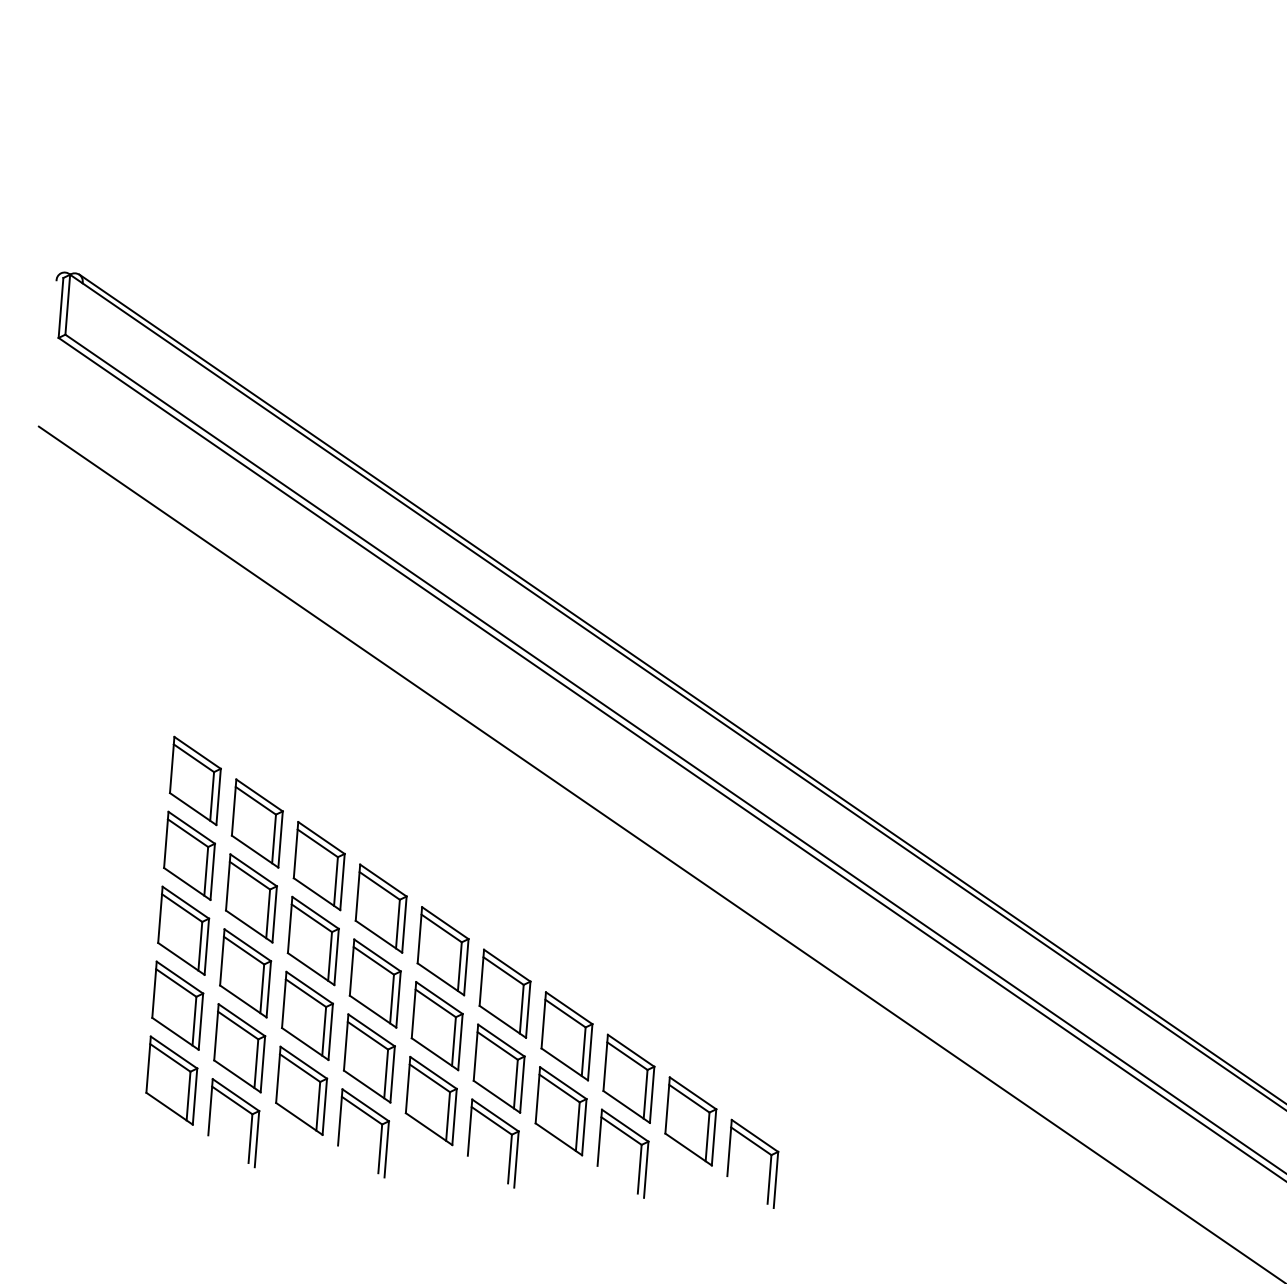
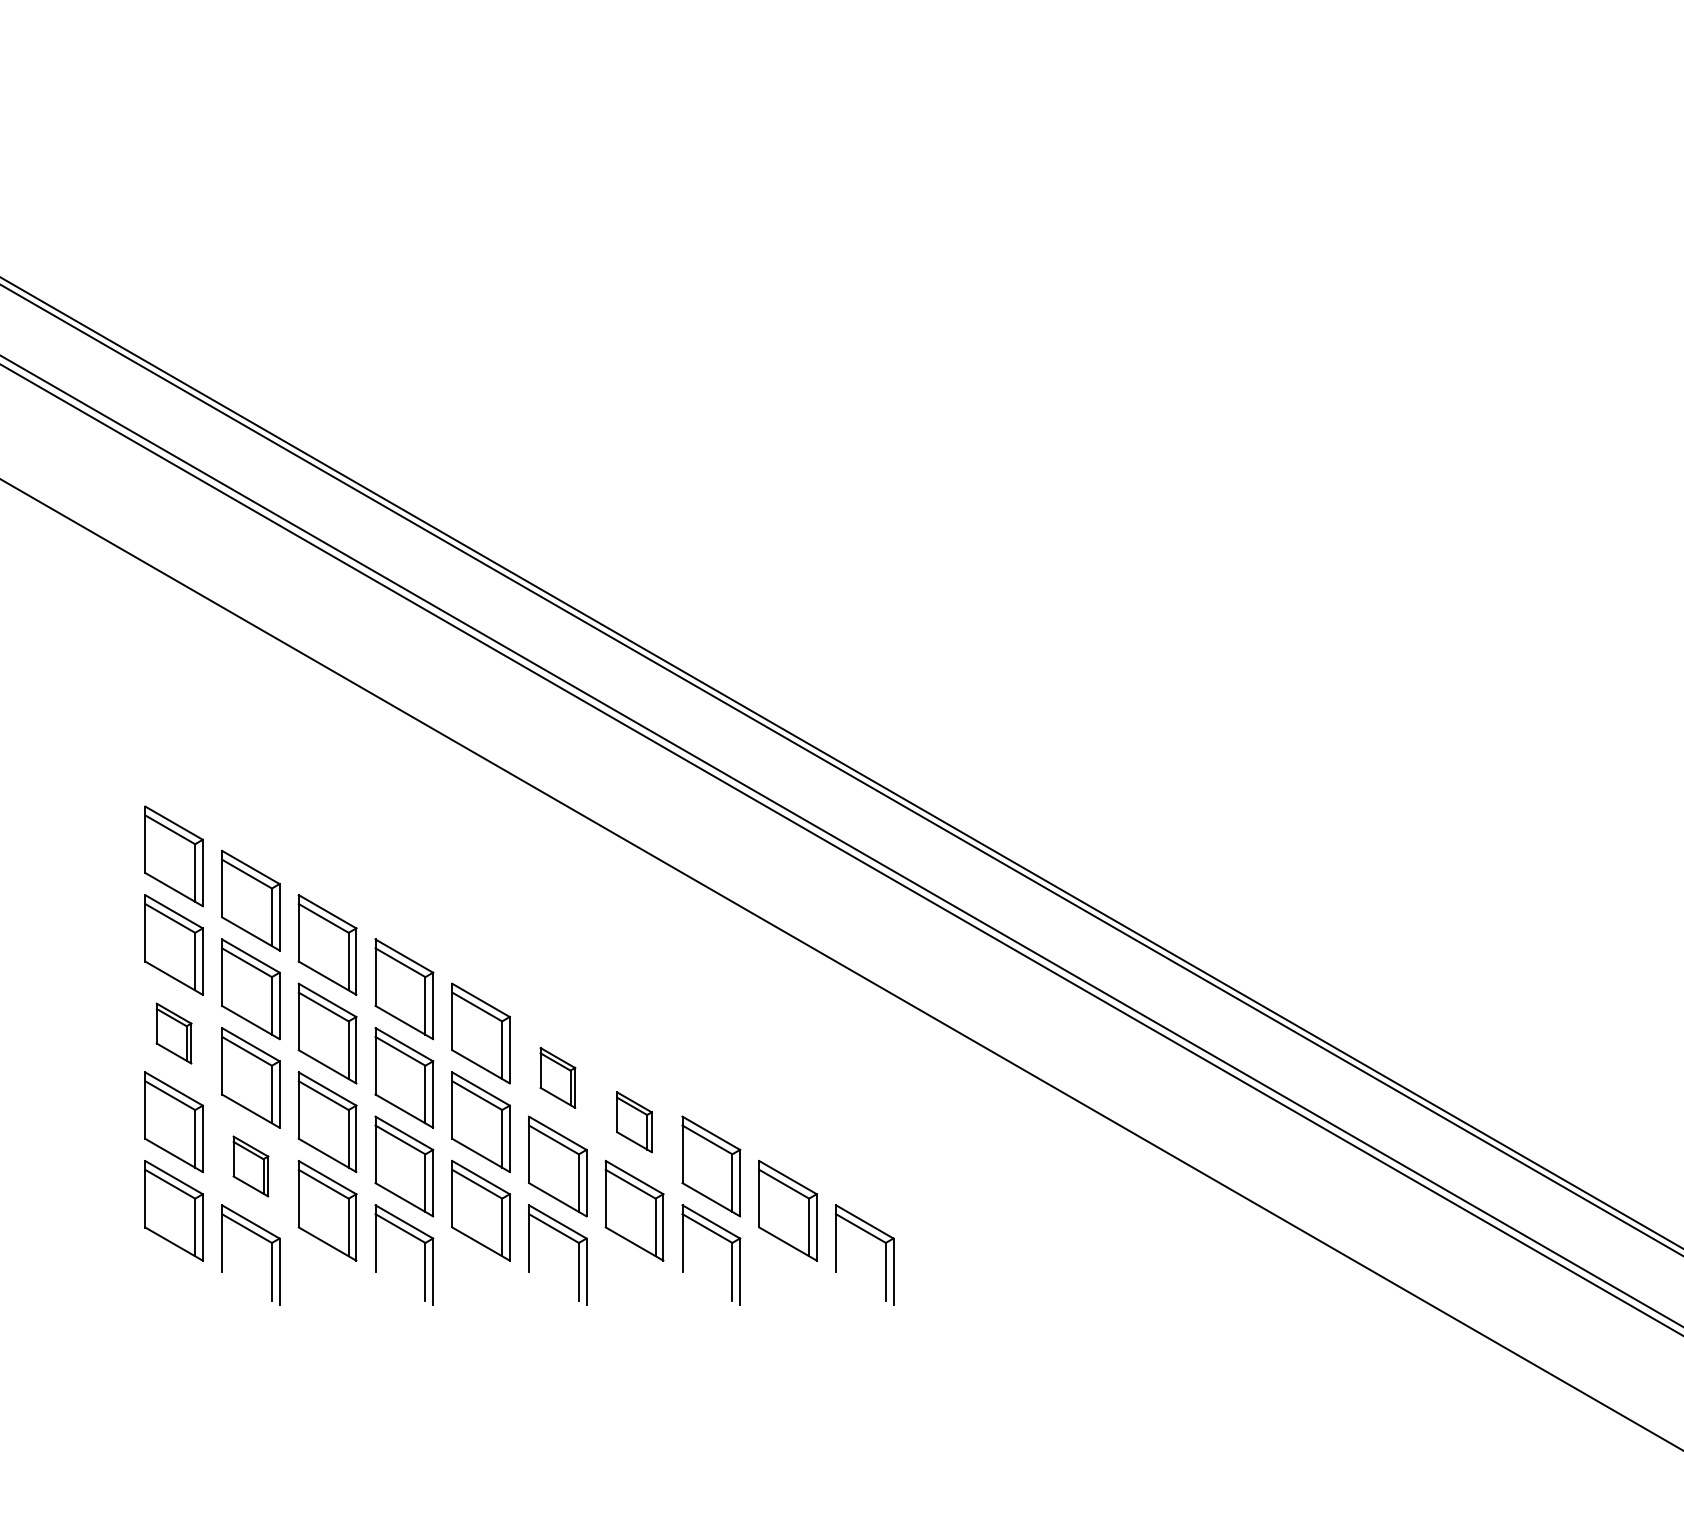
part: (183, 930) -> (173, 1033), size x0.6
part: (504, 993) -> (557, 1077), size x0.6
part: (566, 1036) -> (634, 1122), size x0.6
part: (239, 1048) -> (250, 1166), size x0.6

